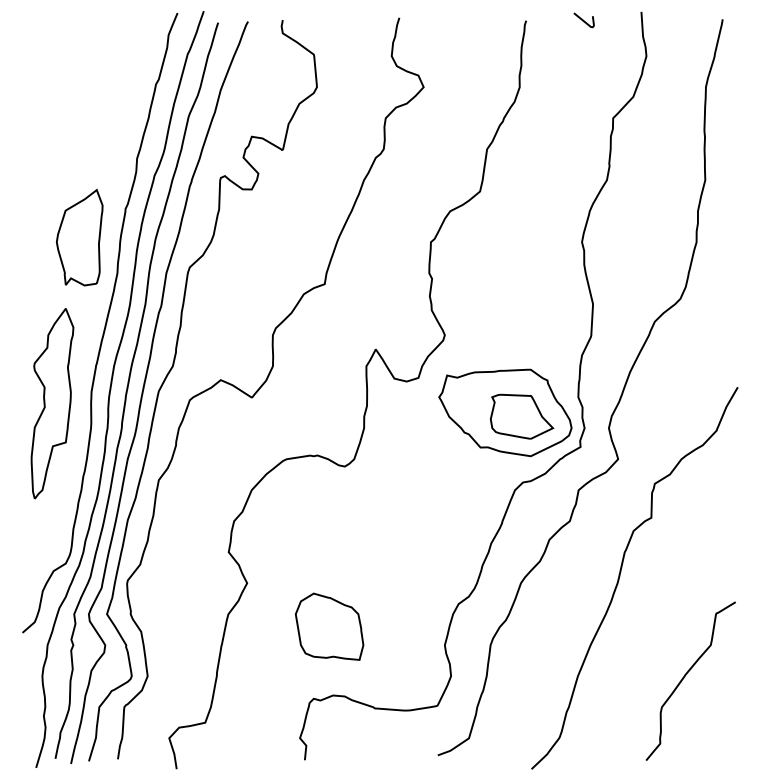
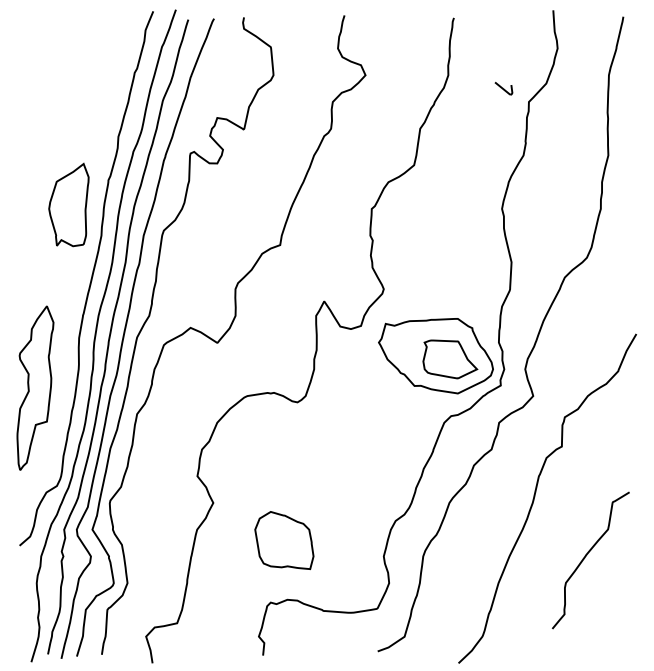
curve: (583, 20) -> (503, 88), moved
part: (52, 402) -> (35, 387), moved
curve: (684, 678) -> (585, 558), moved

